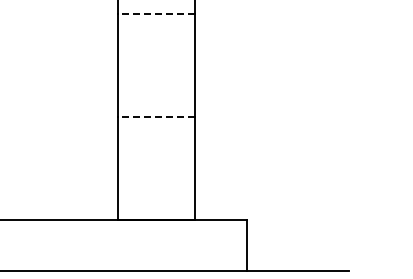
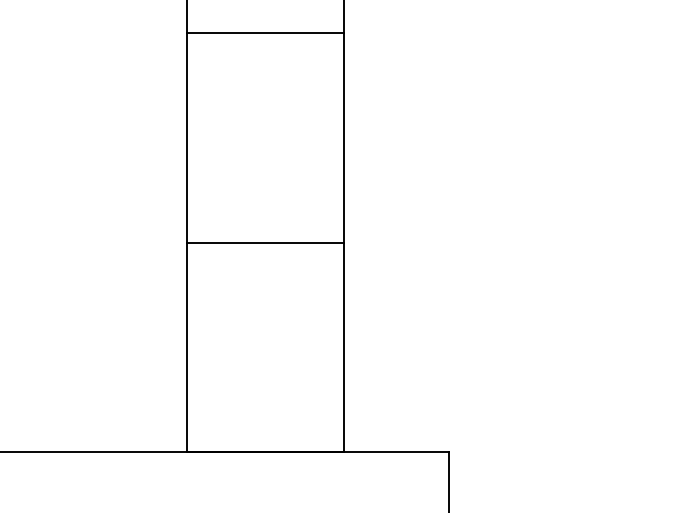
line: (156, 13) -> (265, 32), dashed -> solid
line: (156, 116) -> (265, 241), dashed -> solid

